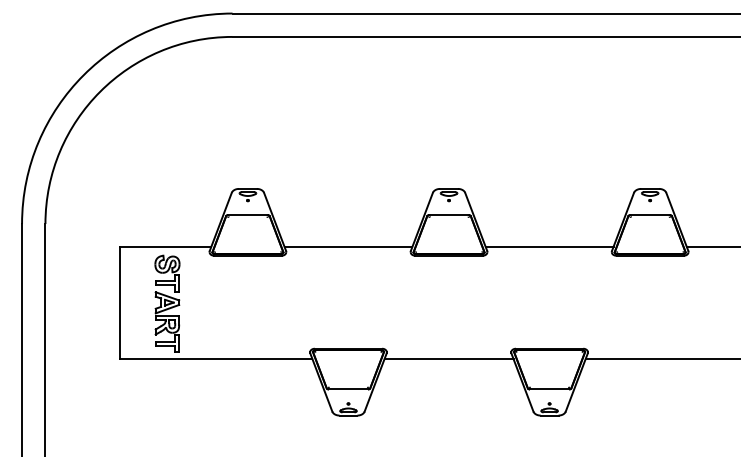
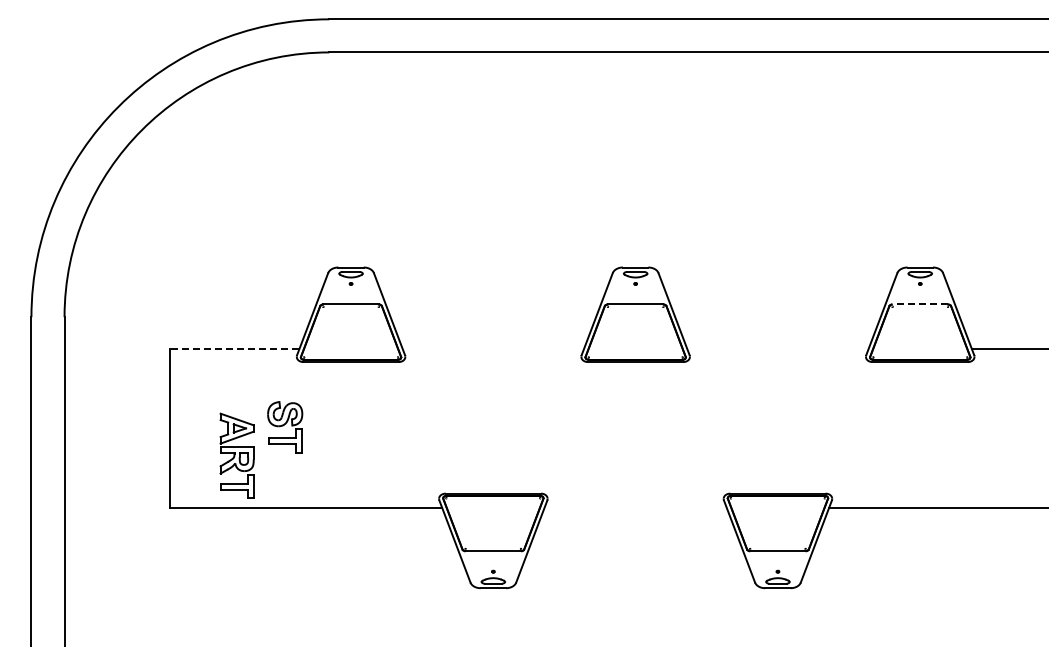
line: (650, 215) -> (920, 304), solid -> dashed
line: (165, 246) -> (234, 349), solid -> dashed
line: (347, 246) -> (492, 349), removed
line: (549, 246) -> (777, 349), removed
part: (167, 273) -> (285, 427), moved
line: (448, 359) -> (635, 508), removed

